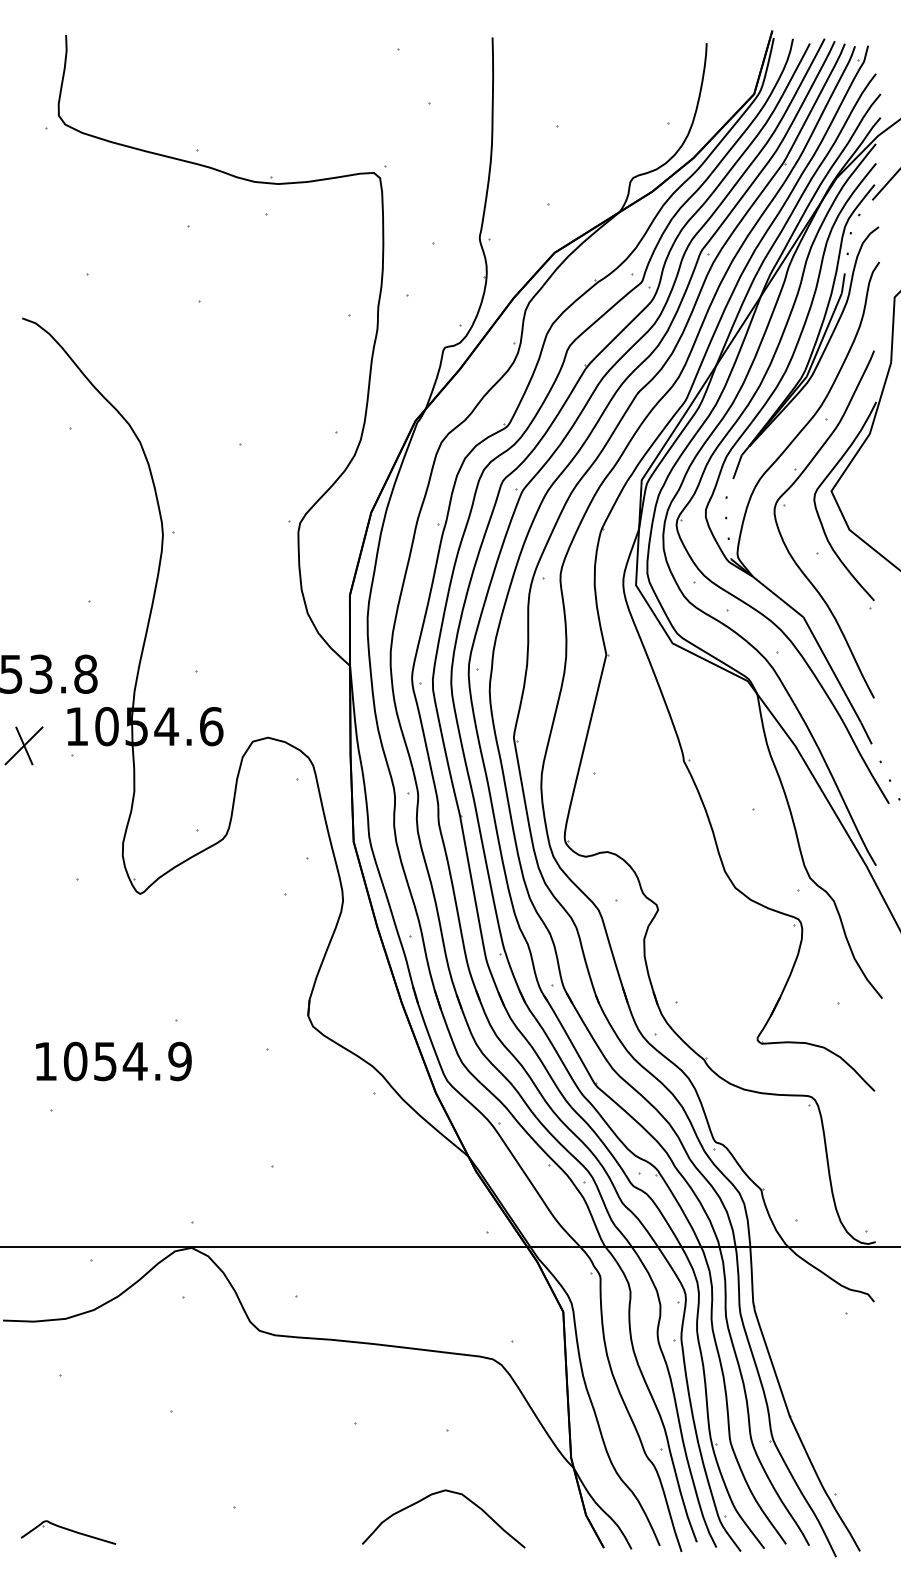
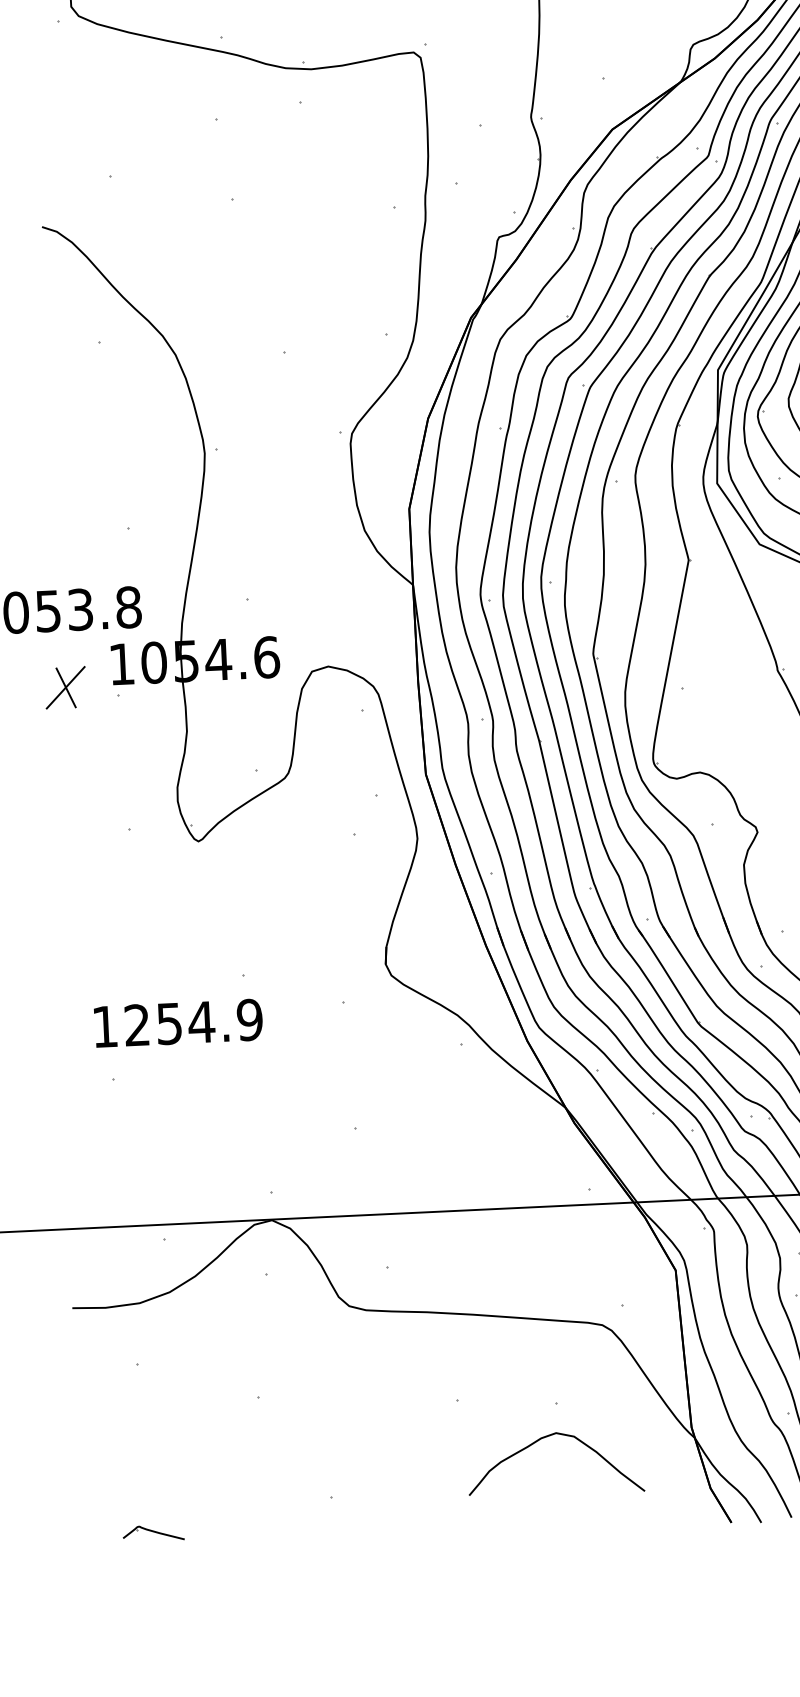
text: (75, 1061) -> (137, 1025), 1054.9 -> 1254.9
curve: (435, 1494) -> (545, 1438), moved
part: (68, 1532) -> (153, 1533), size x0.6

